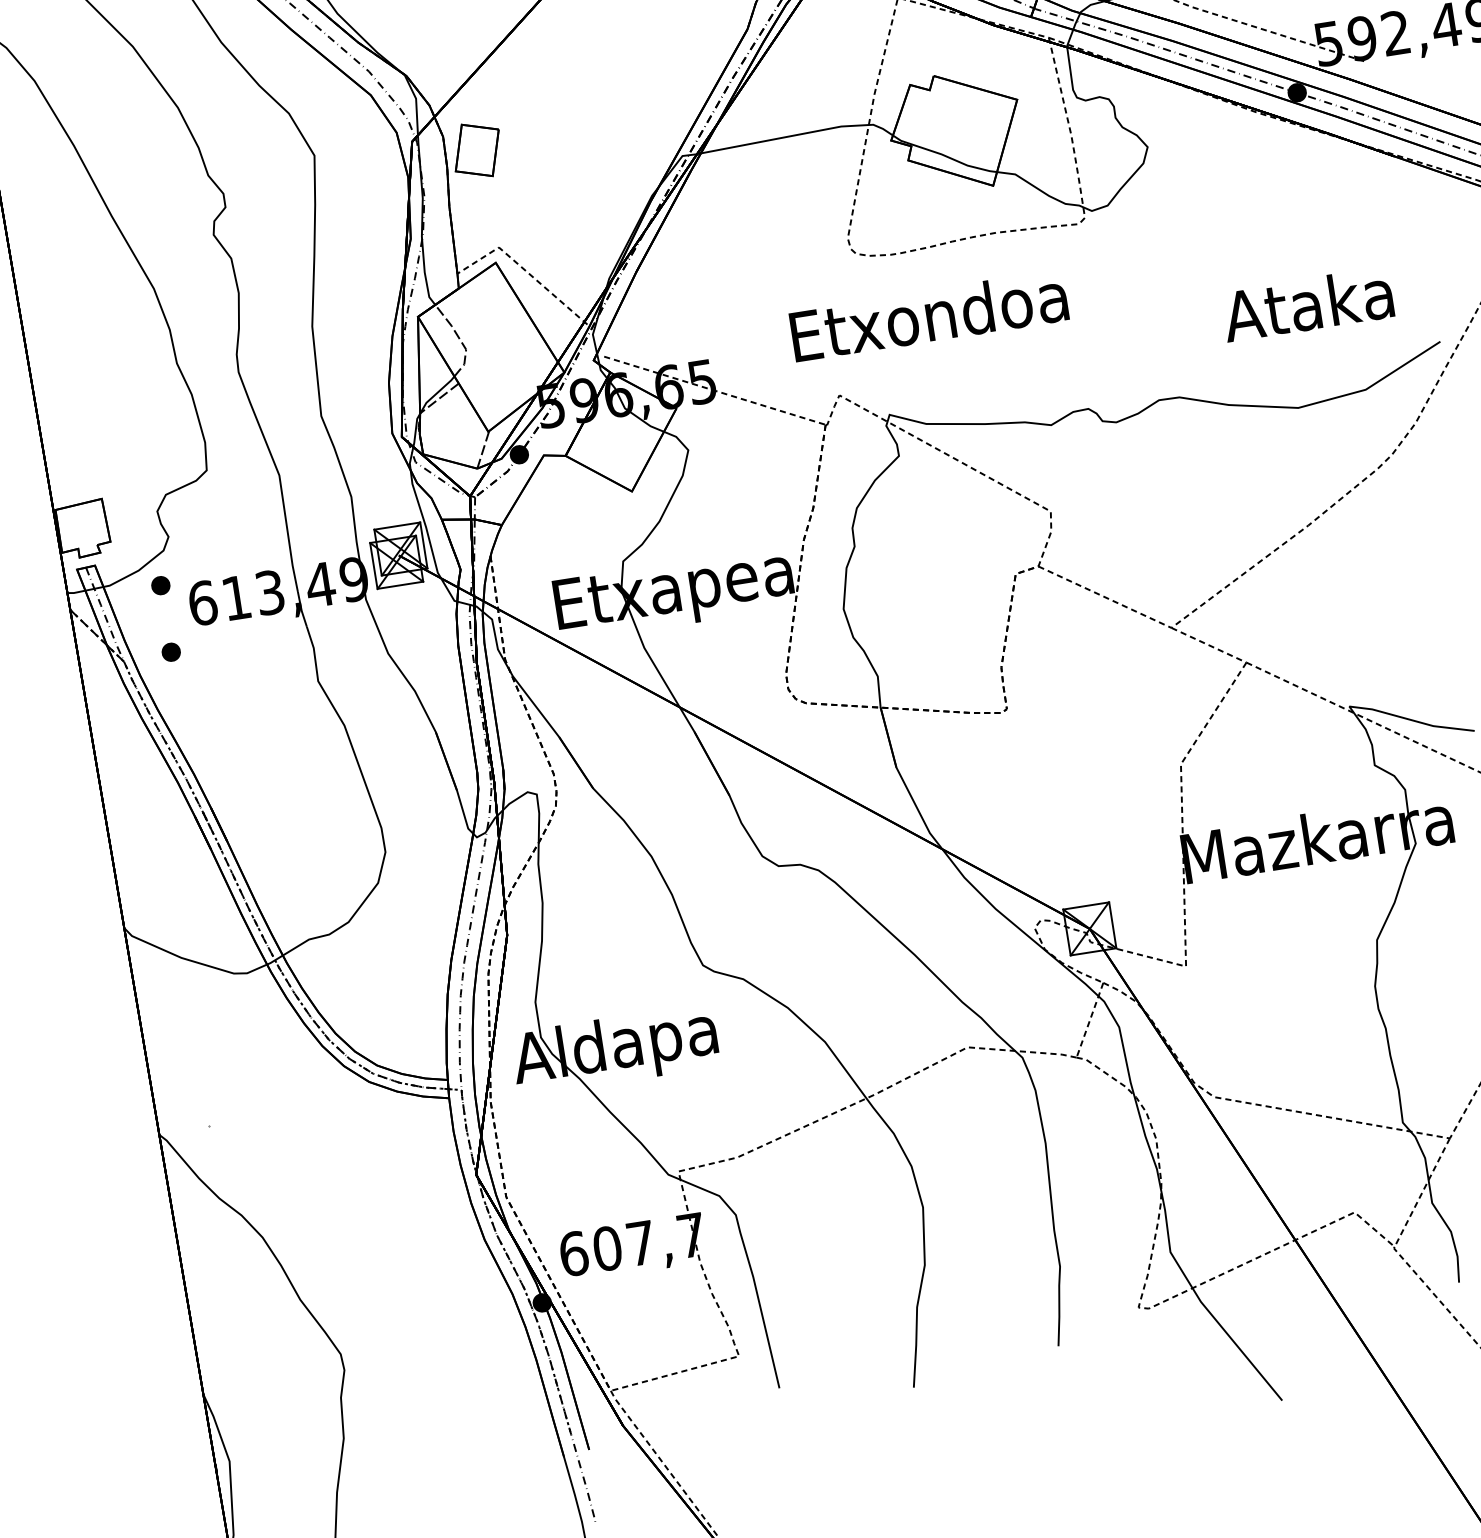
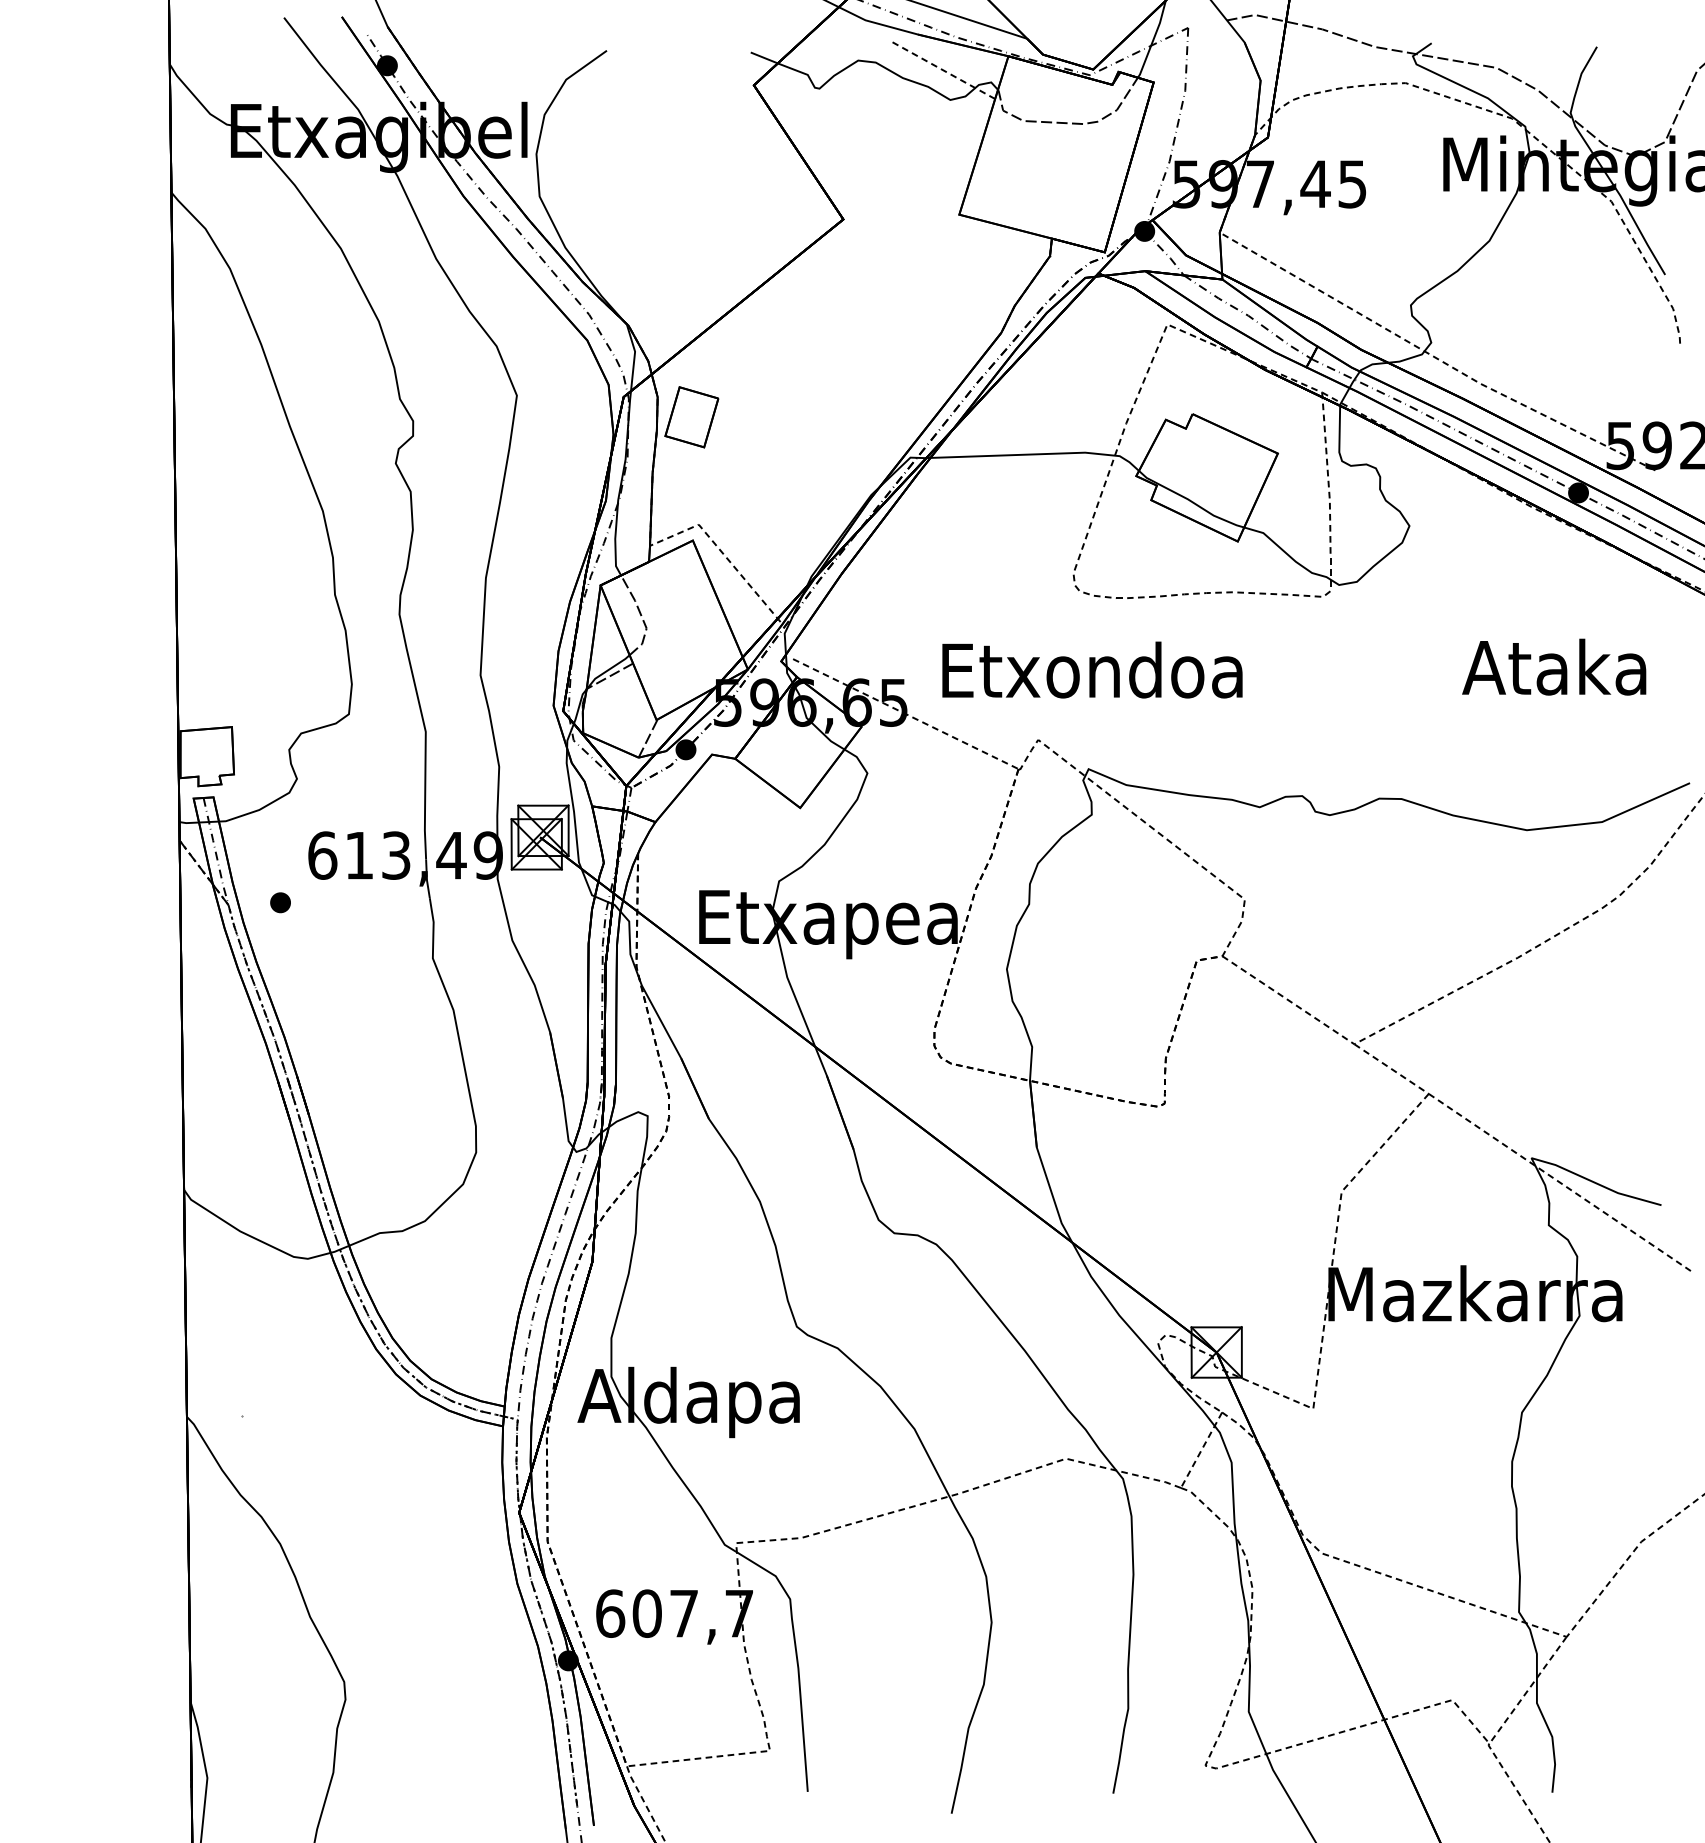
text: (1307, 303) -> (1554, 666), moved
text: (929, 315) -> (1092, 669), moved
part: (160, 585) -> (280, 829), removed

